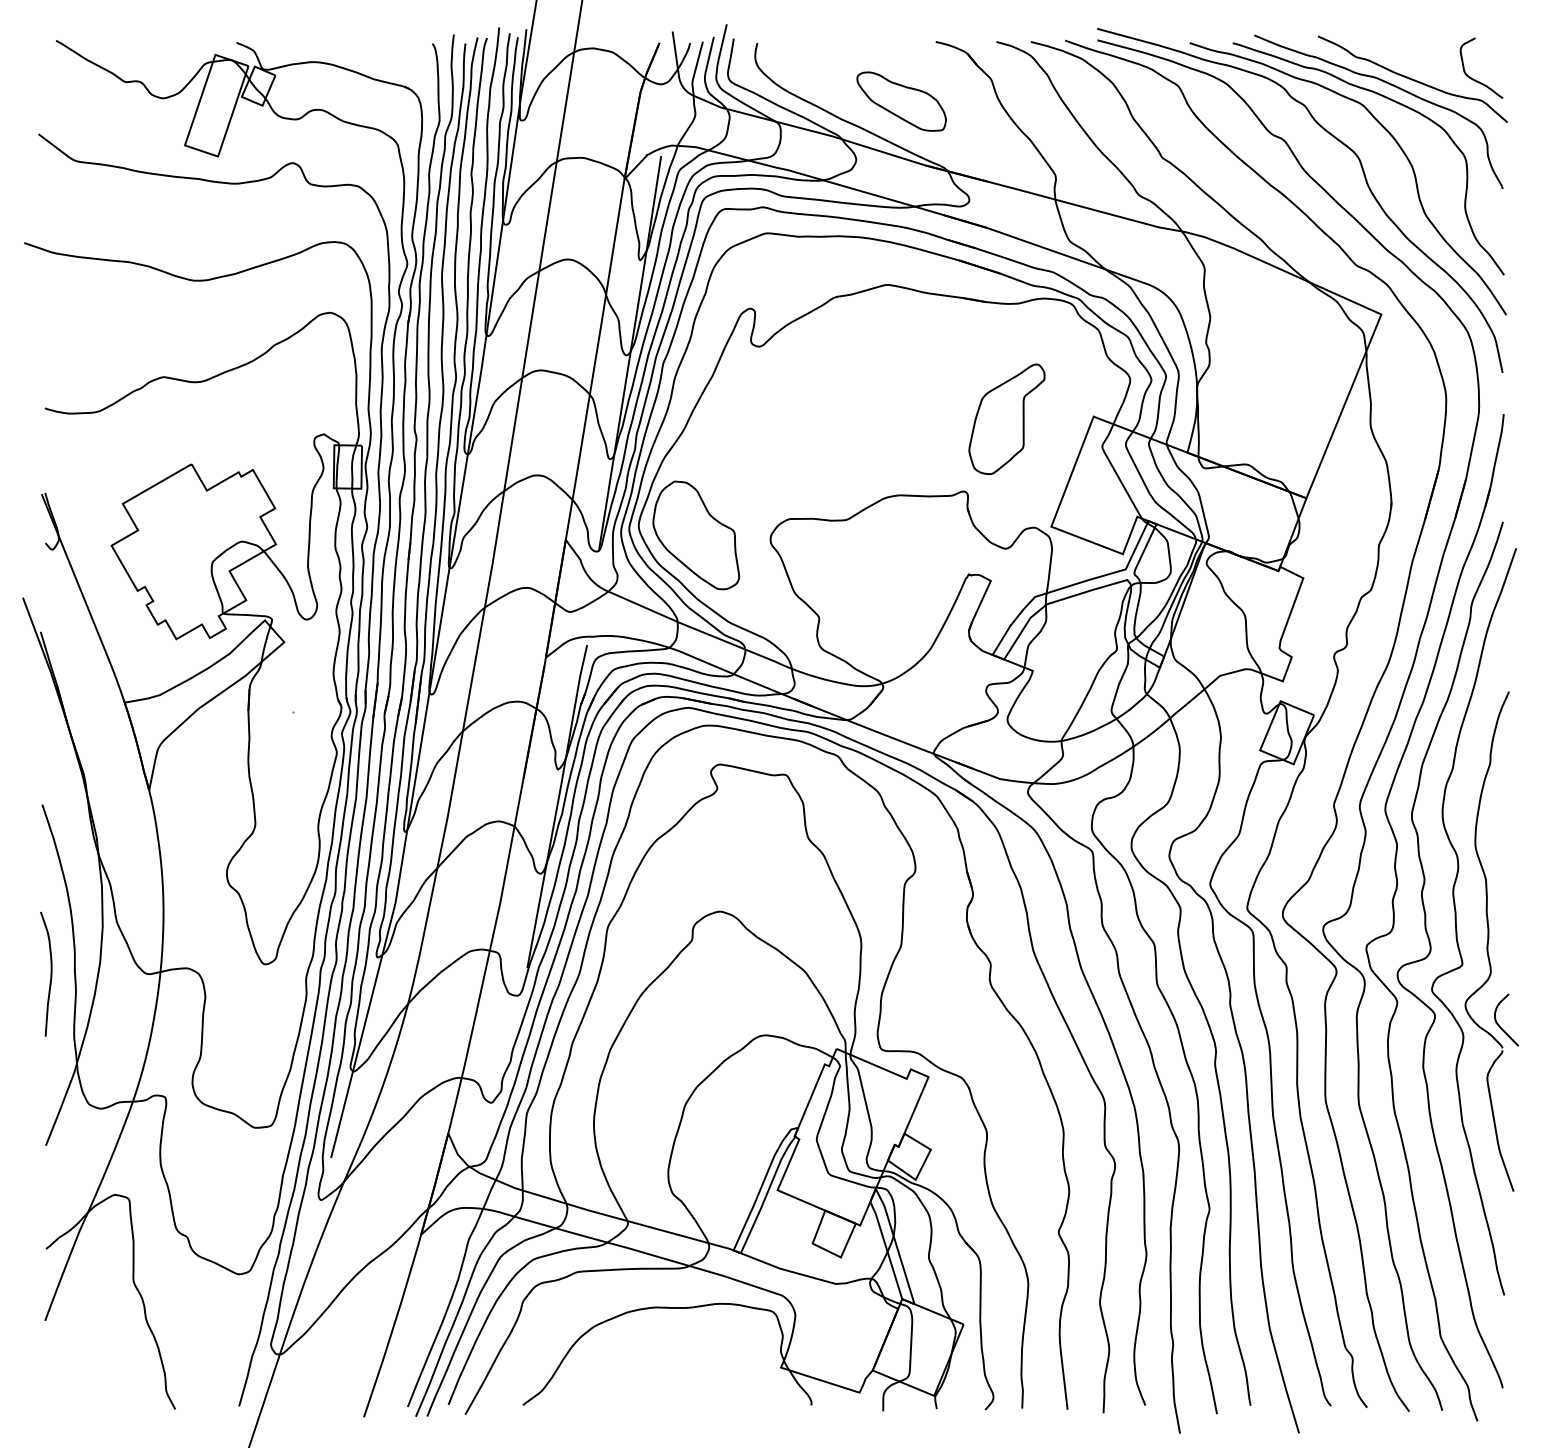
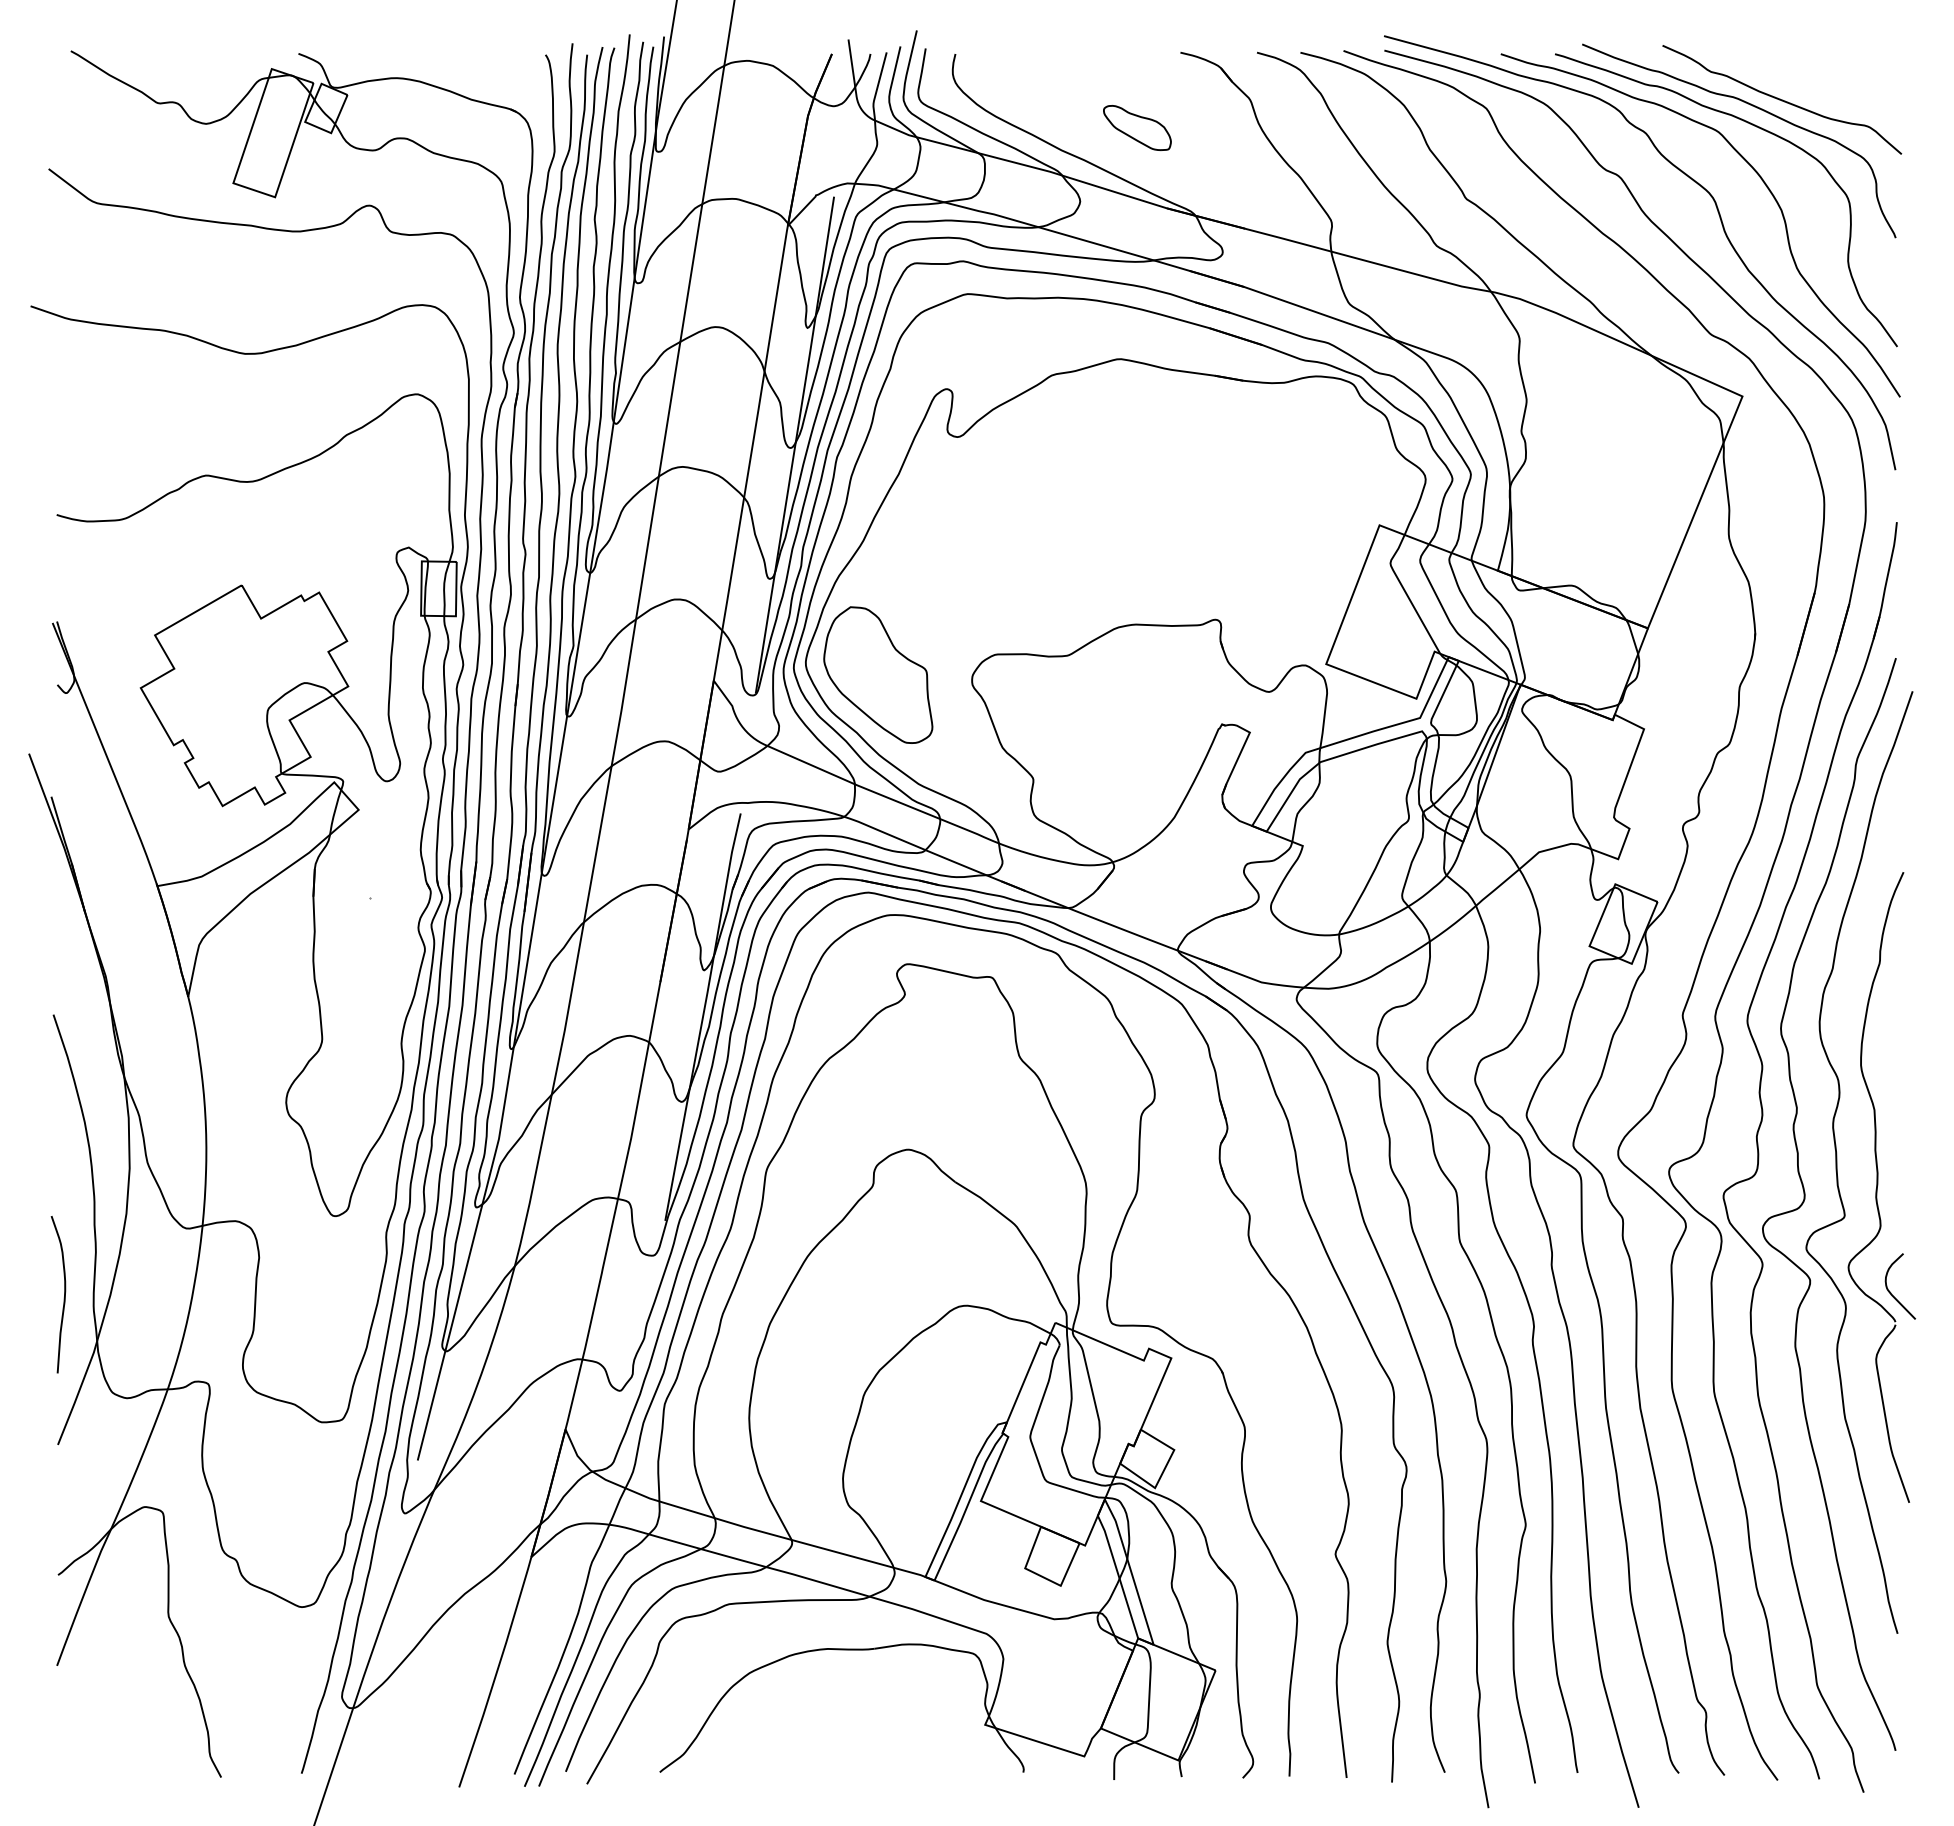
curve: (1475, 79) -> (1861, 100), removed
part: (901, 101) -> (1137, 127), size x0.6
part: (1006, 419) -> (1269, 528), removed
curve: (51, 974) -> (64, 1294), moved

